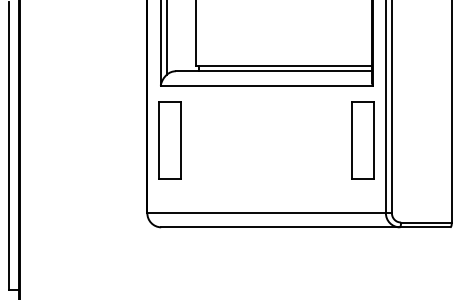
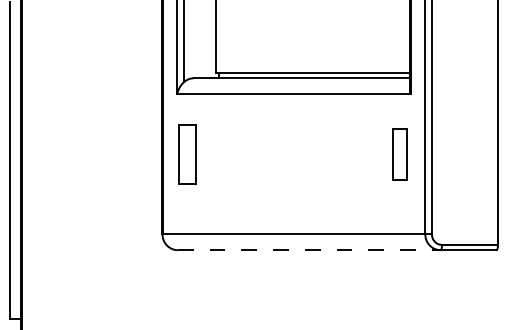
part: (169, 140) -> (186, 154), size x0.7
part: (362, 140) -> (399, 154), size x0.6
line: (280, 227) -> (309, 250), solid -> dashed

